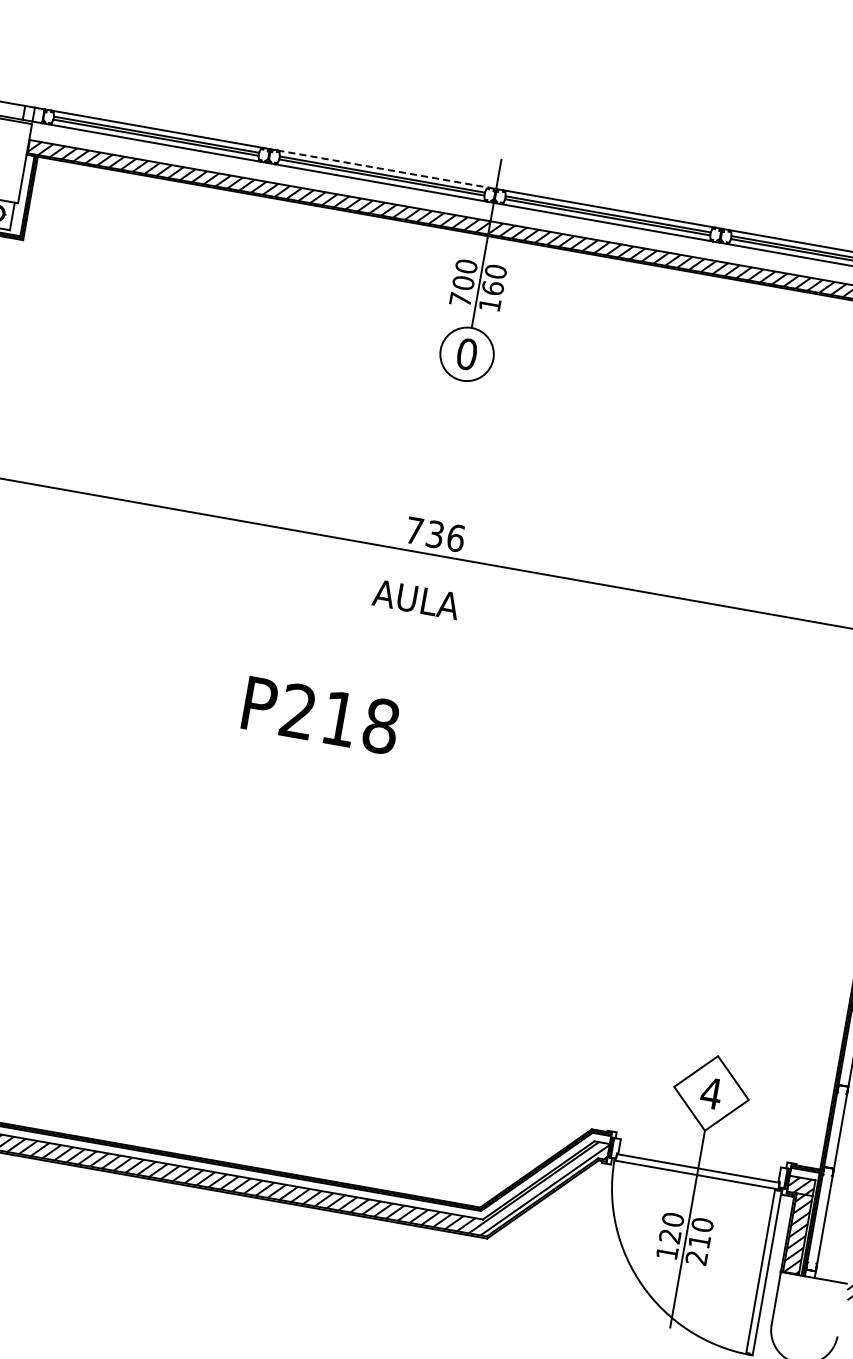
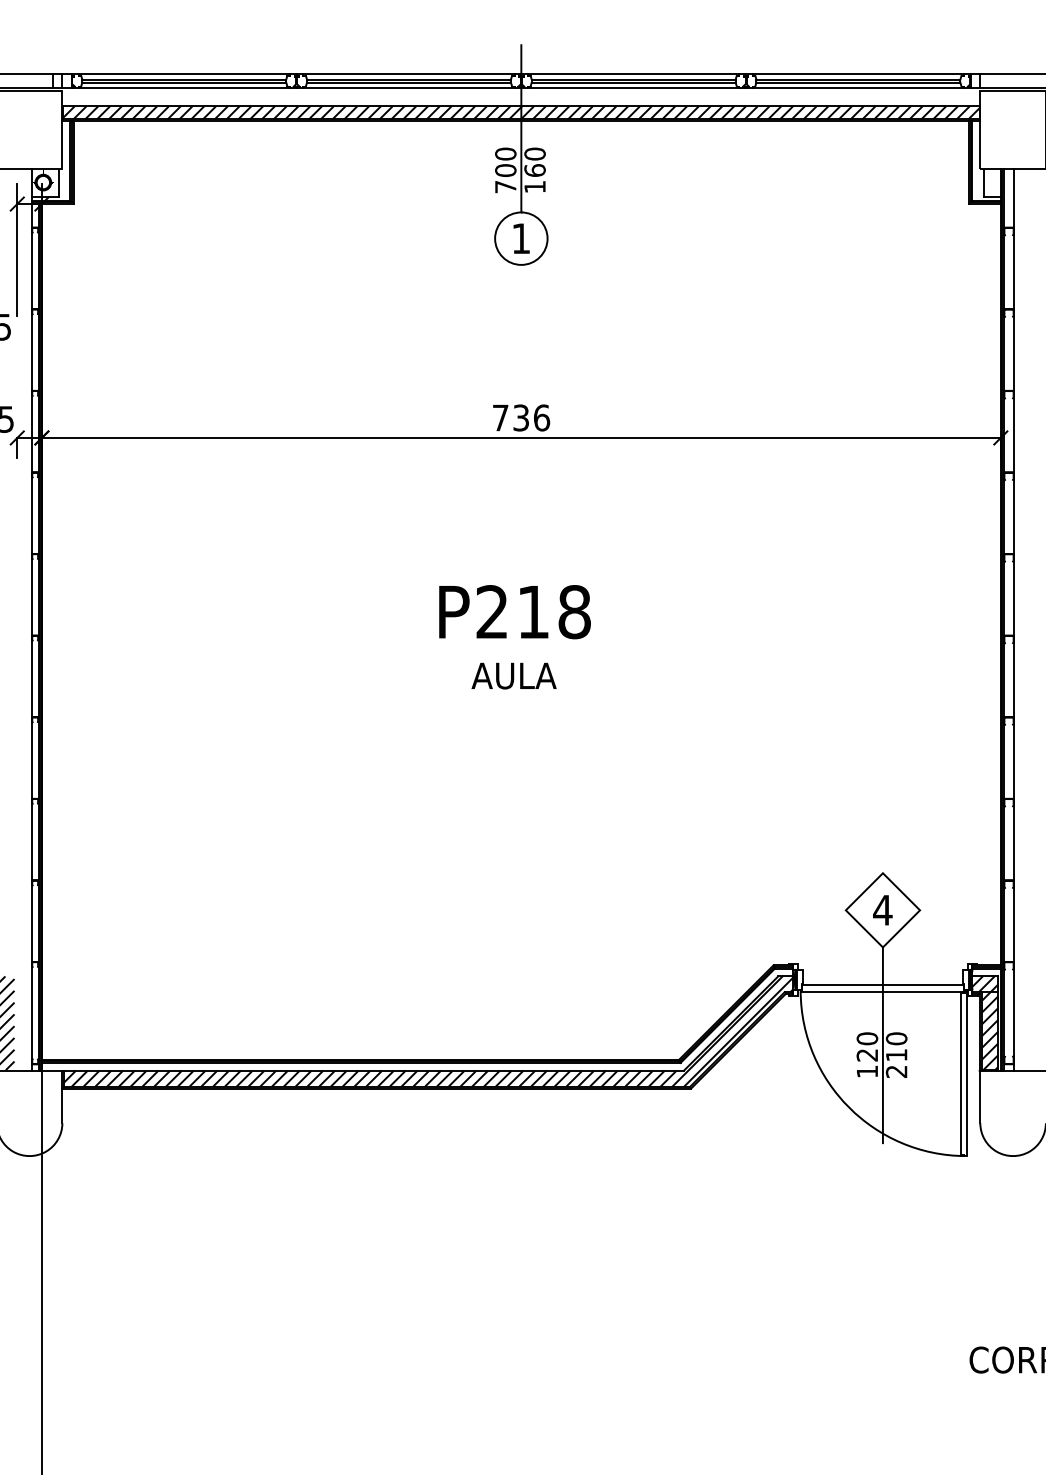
line: (383, 169) -> (409, 74), dashed -> solid
text: (467, 354) -> (521, 238), 0 -> 1
text: (415, 598) -> (513, 675), moved
text: (320, 715) -> (514, 612), moved

